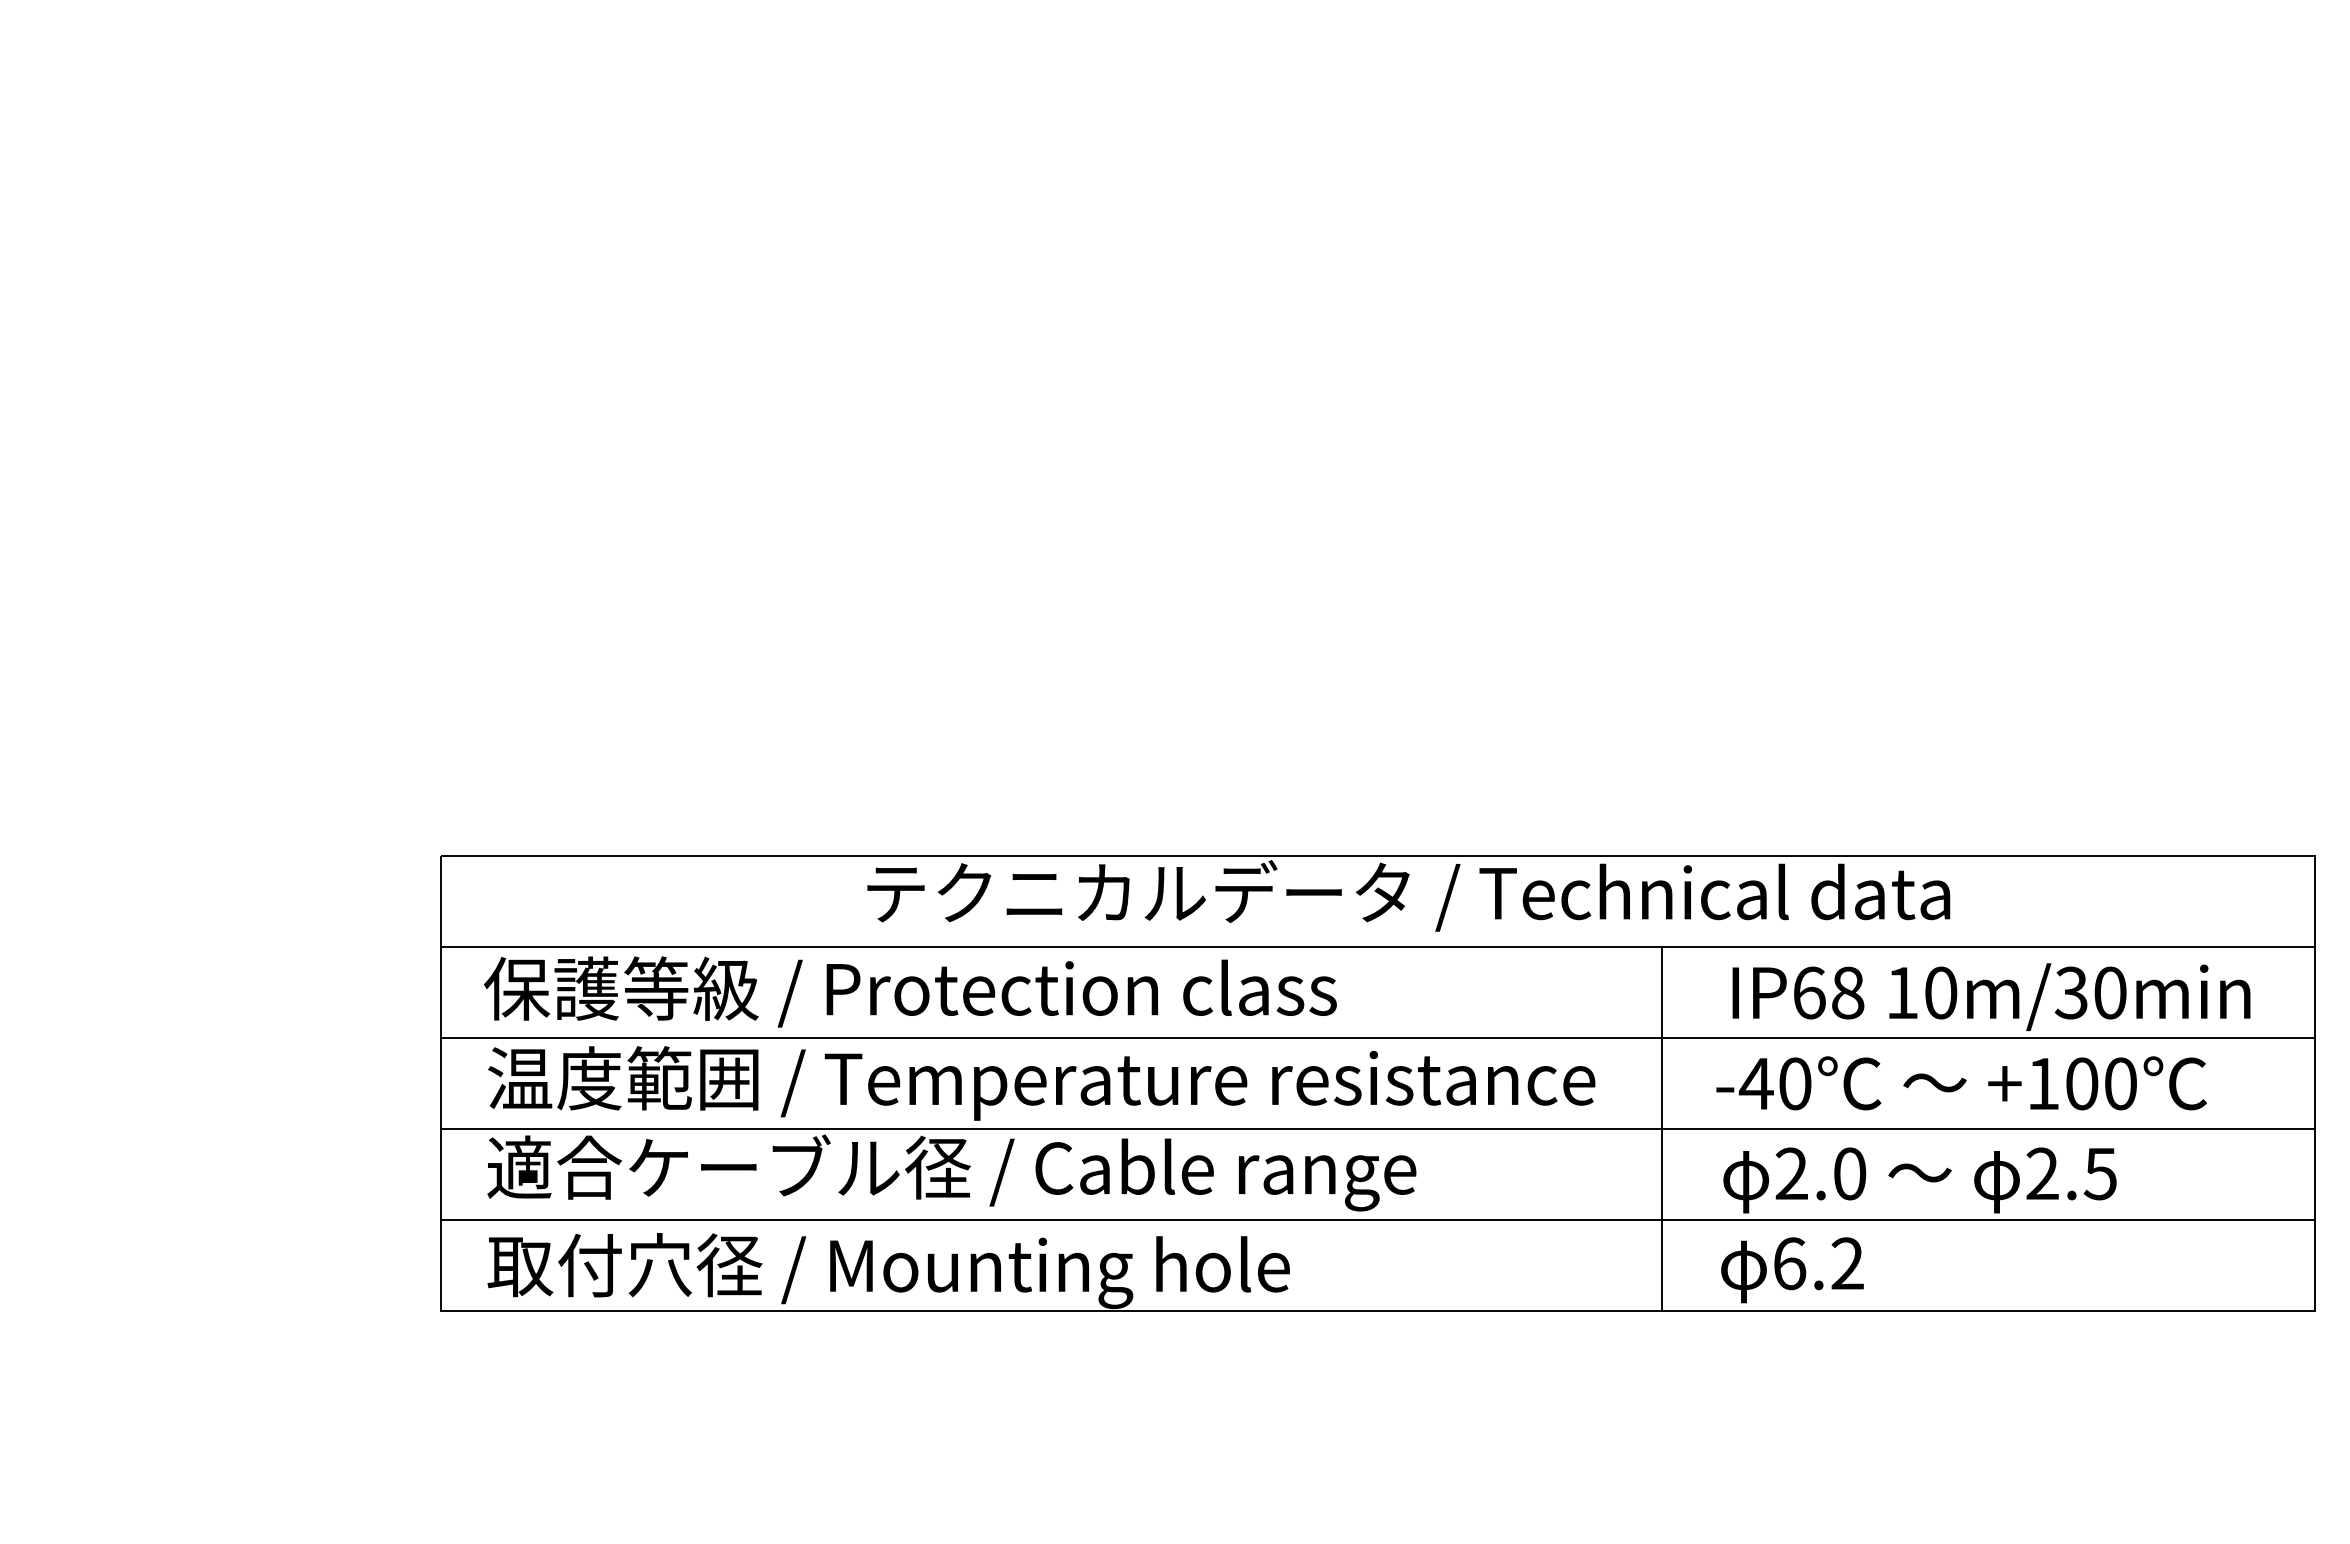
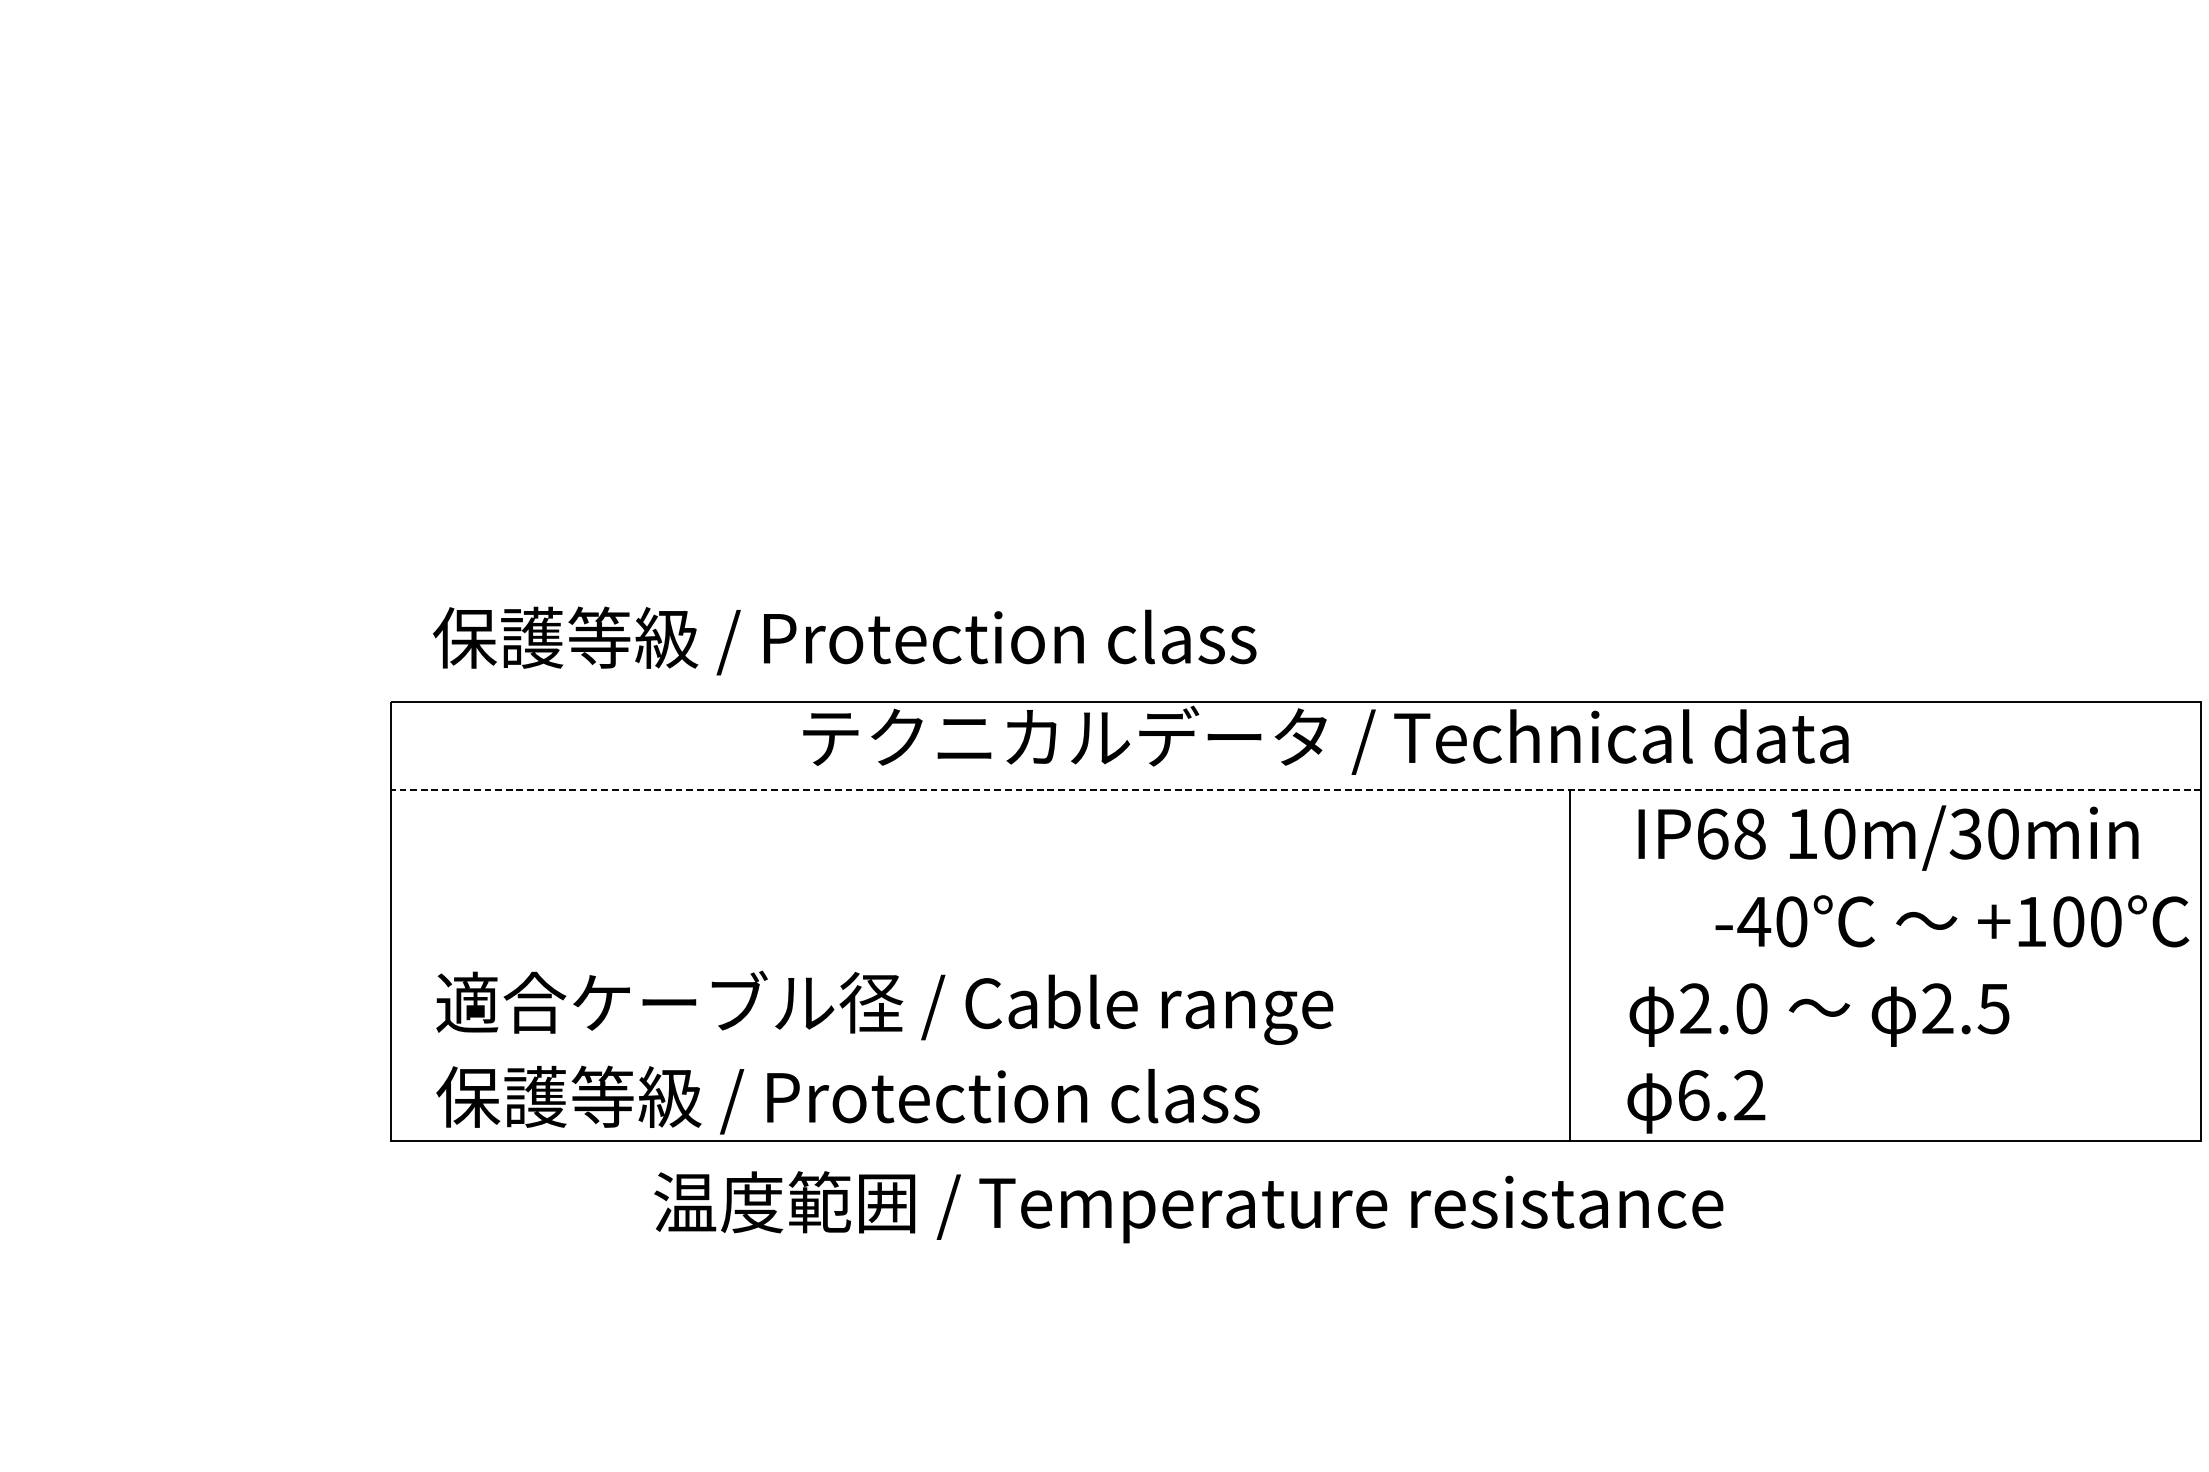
line: (1377, 947) -> (1295, 790), solid -> dashed
text: (910, 991) -> (844, 640), moved
line: (1377, 1037) -> (1295, 877), removed
text: (1041, 1083) -> (1188, 1207), moved
text: (1961, 1083) -> (1952, 921), moved
line: (1377, 1128) -> (1295, 964), removed
line: (1377, 1219) -> (1295, 1052), removed
text: (913, 1270) -> (847, 1102), 取付穴径 / Mounting hole -> 保護等級 / Protection class

